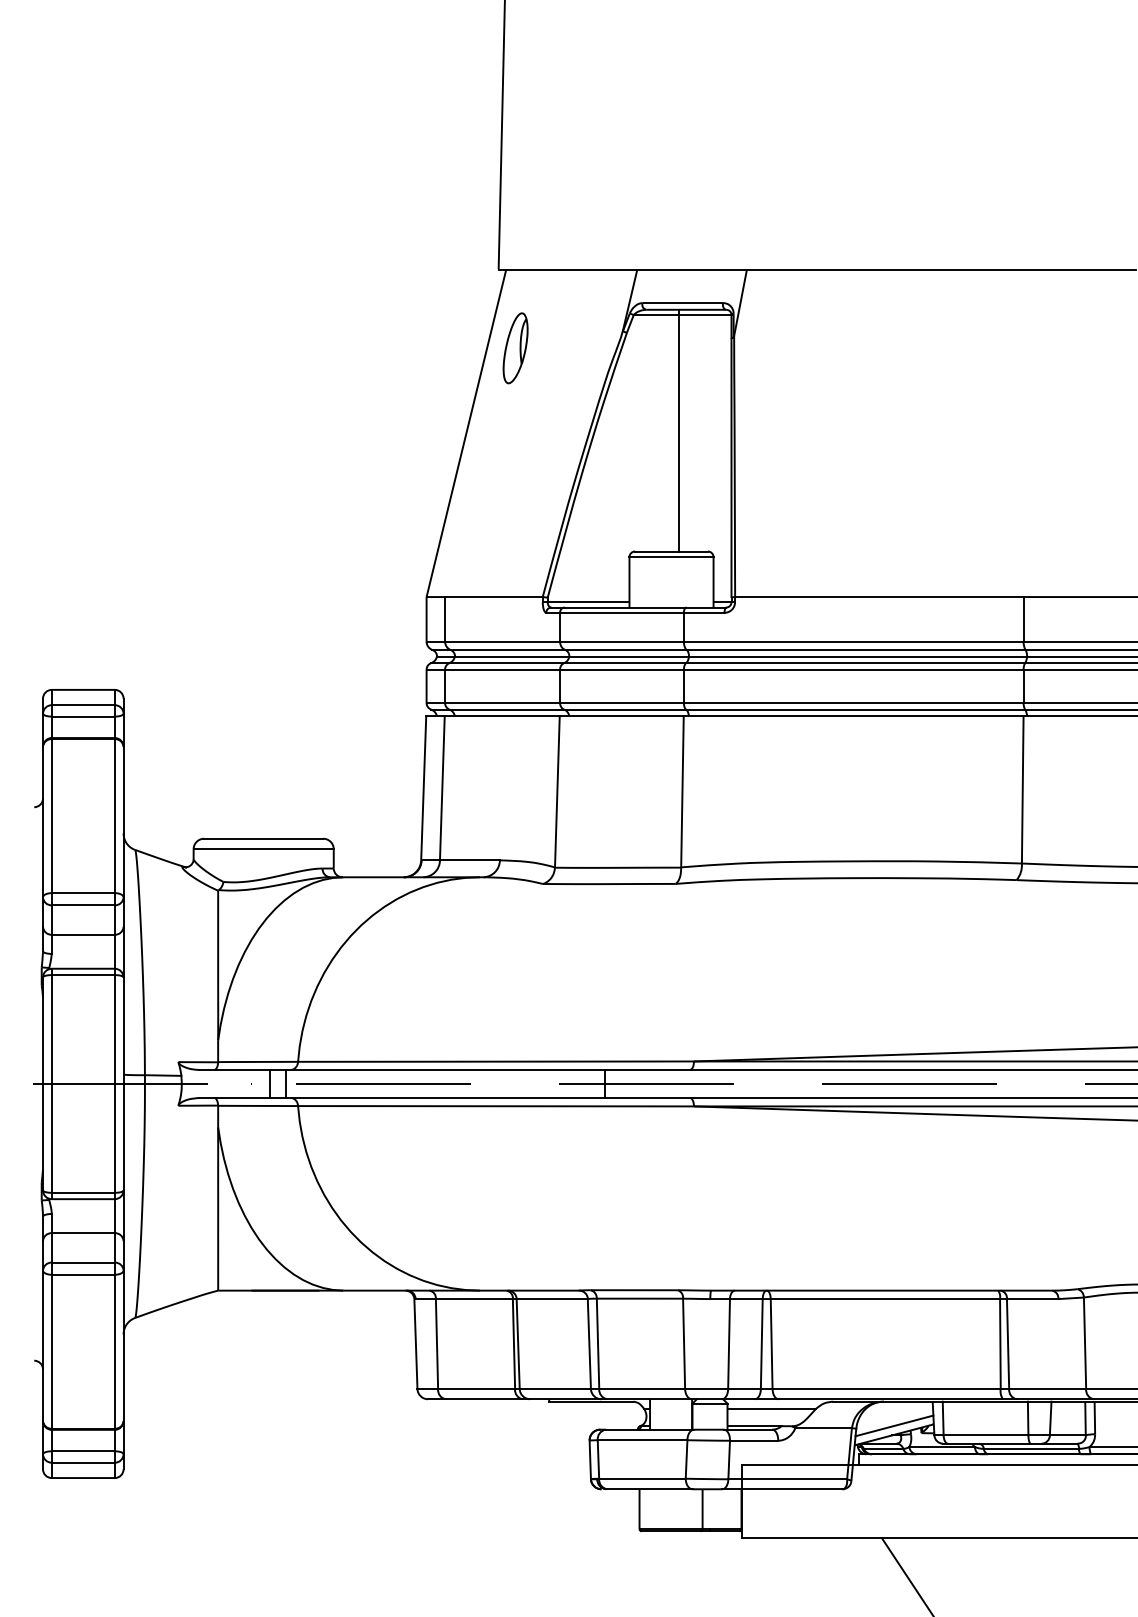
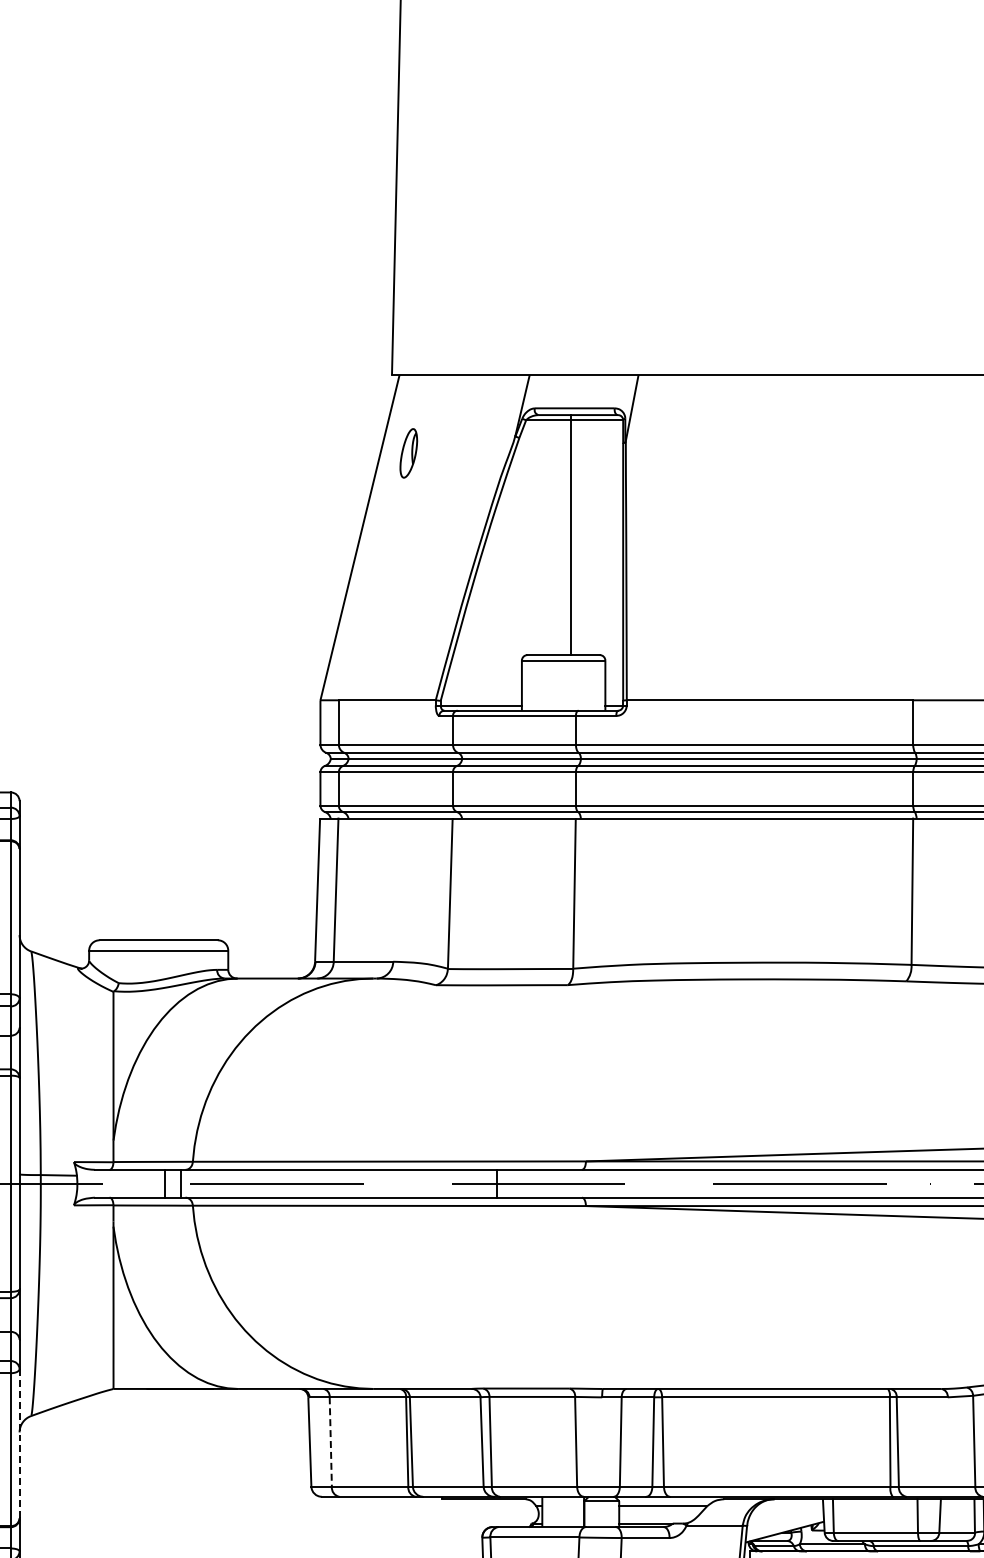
part: (515, 348) -> (408, 453), size x0.7
line: (437, 1344) -> (331, 1442), solid -> dashed
line: (123, 1346) -> (19, 1444), solid -> dashed
line: (894, 1425) -> (785, 1522), removed

